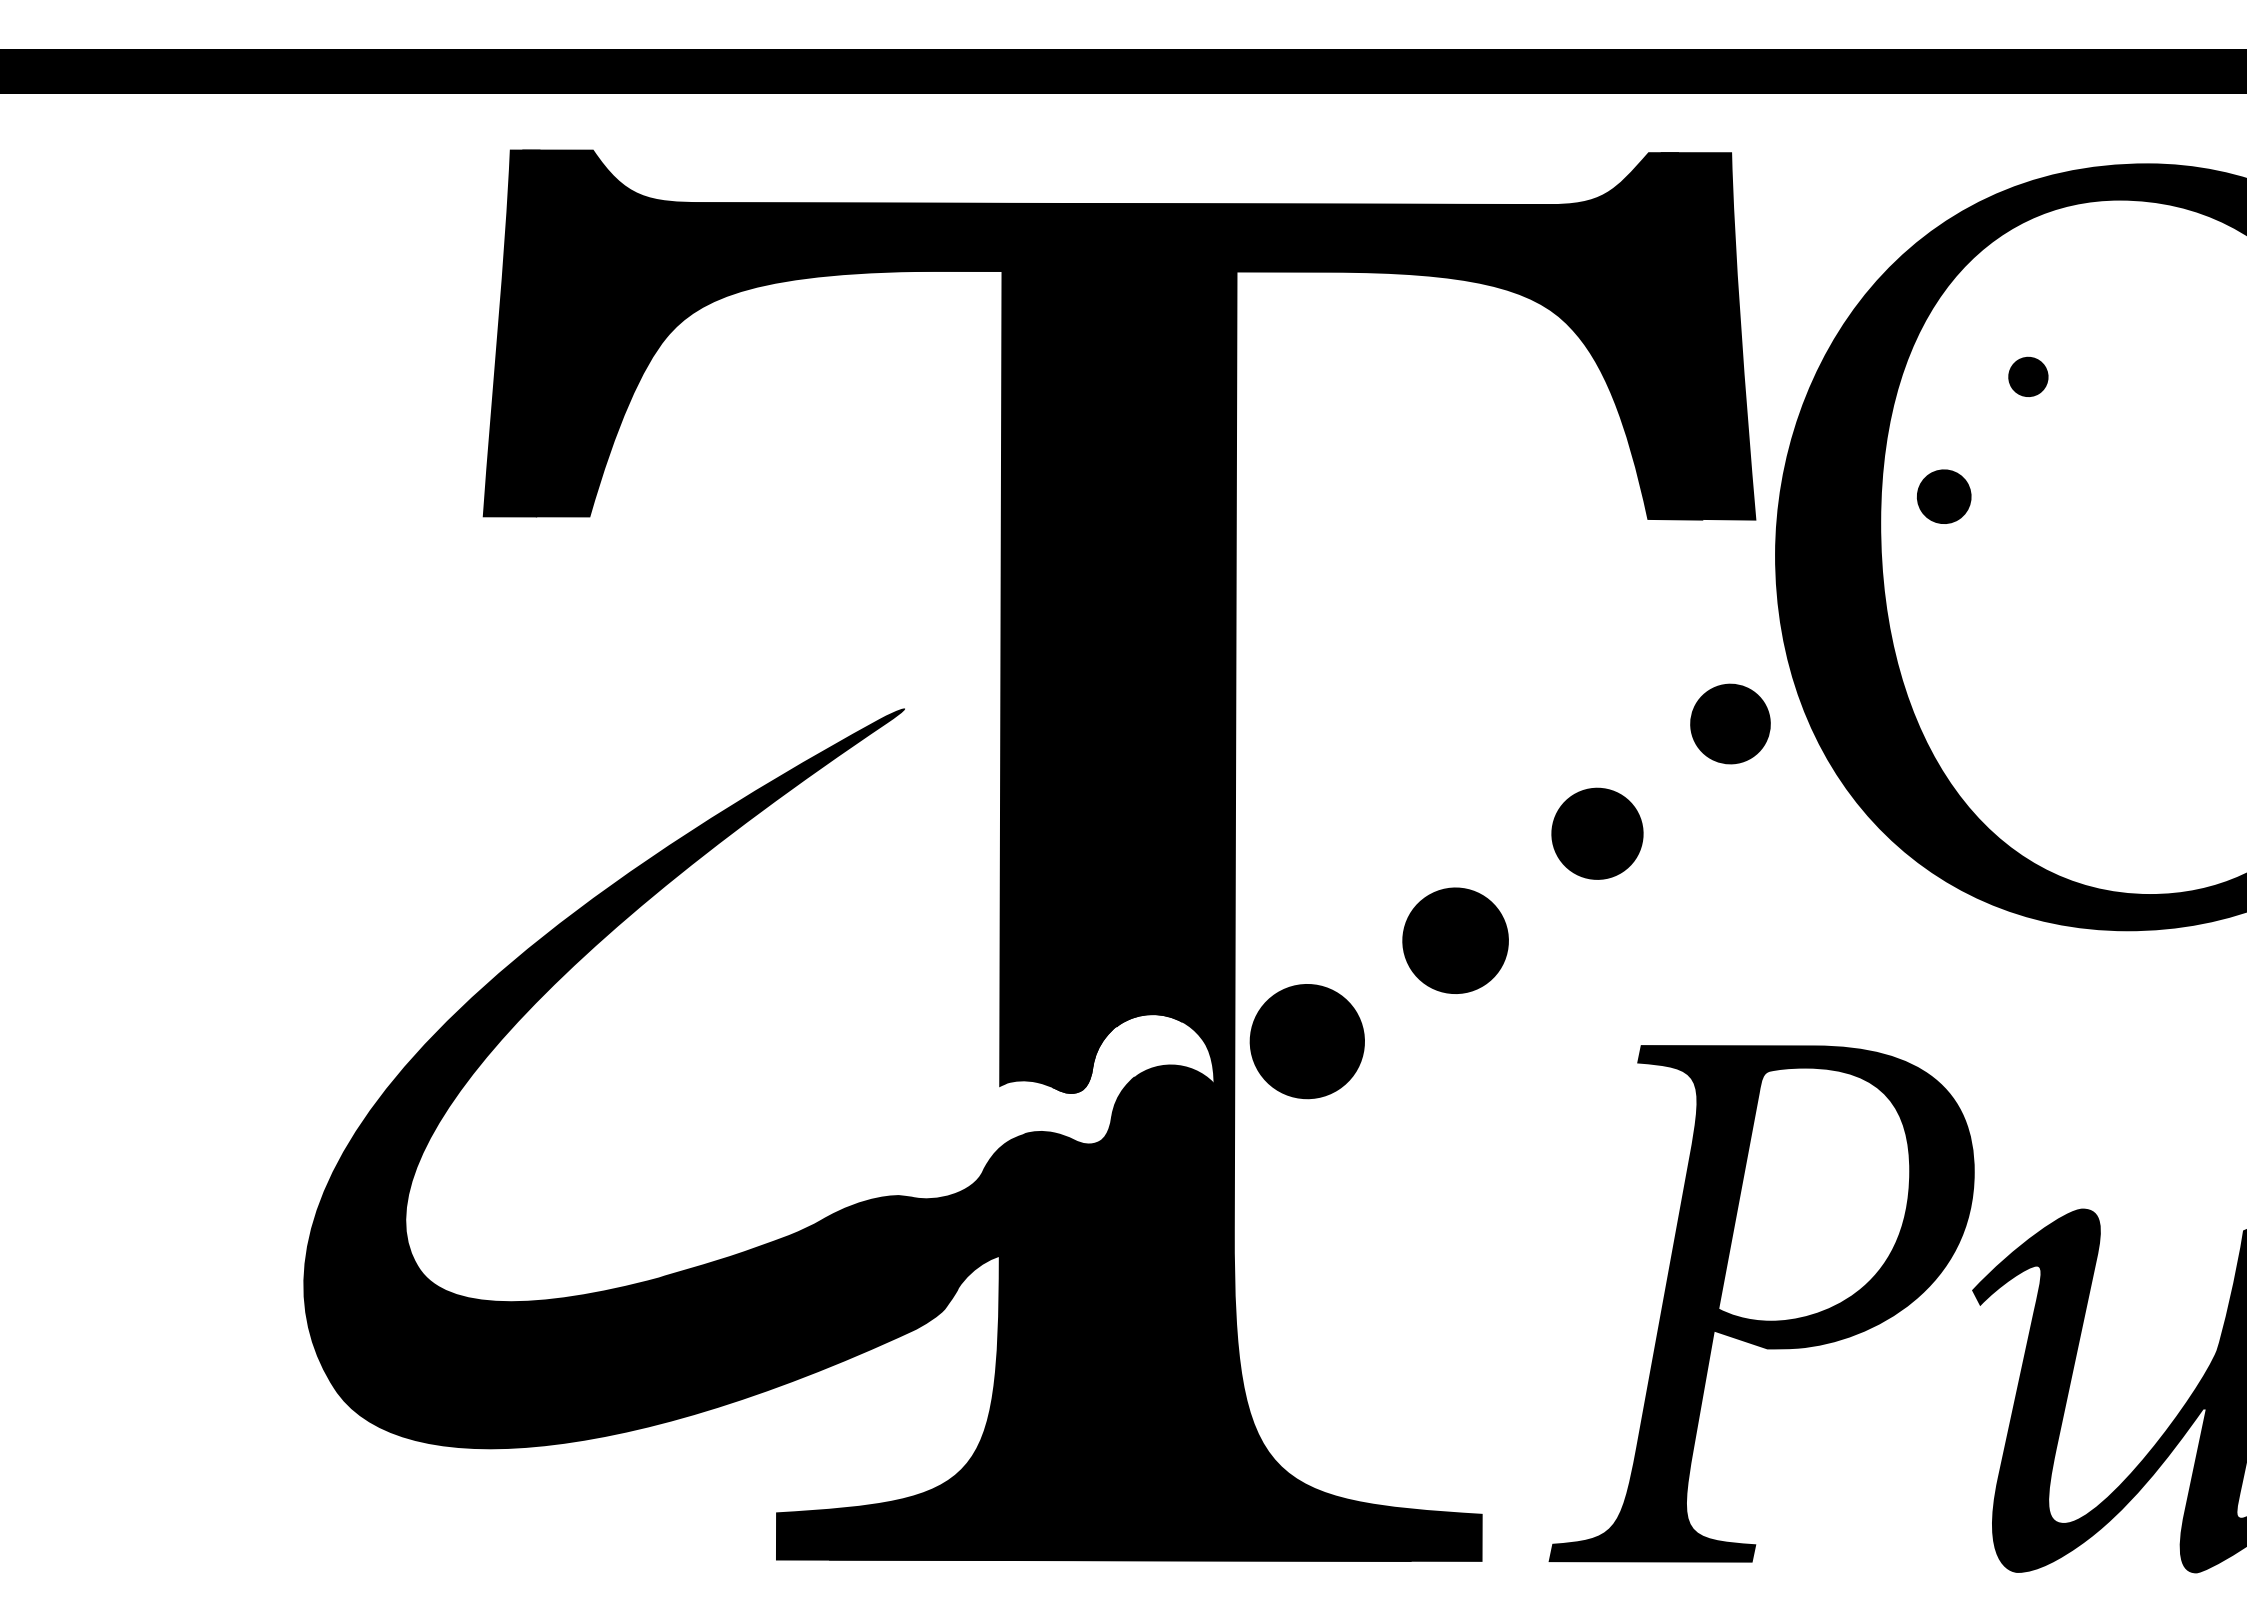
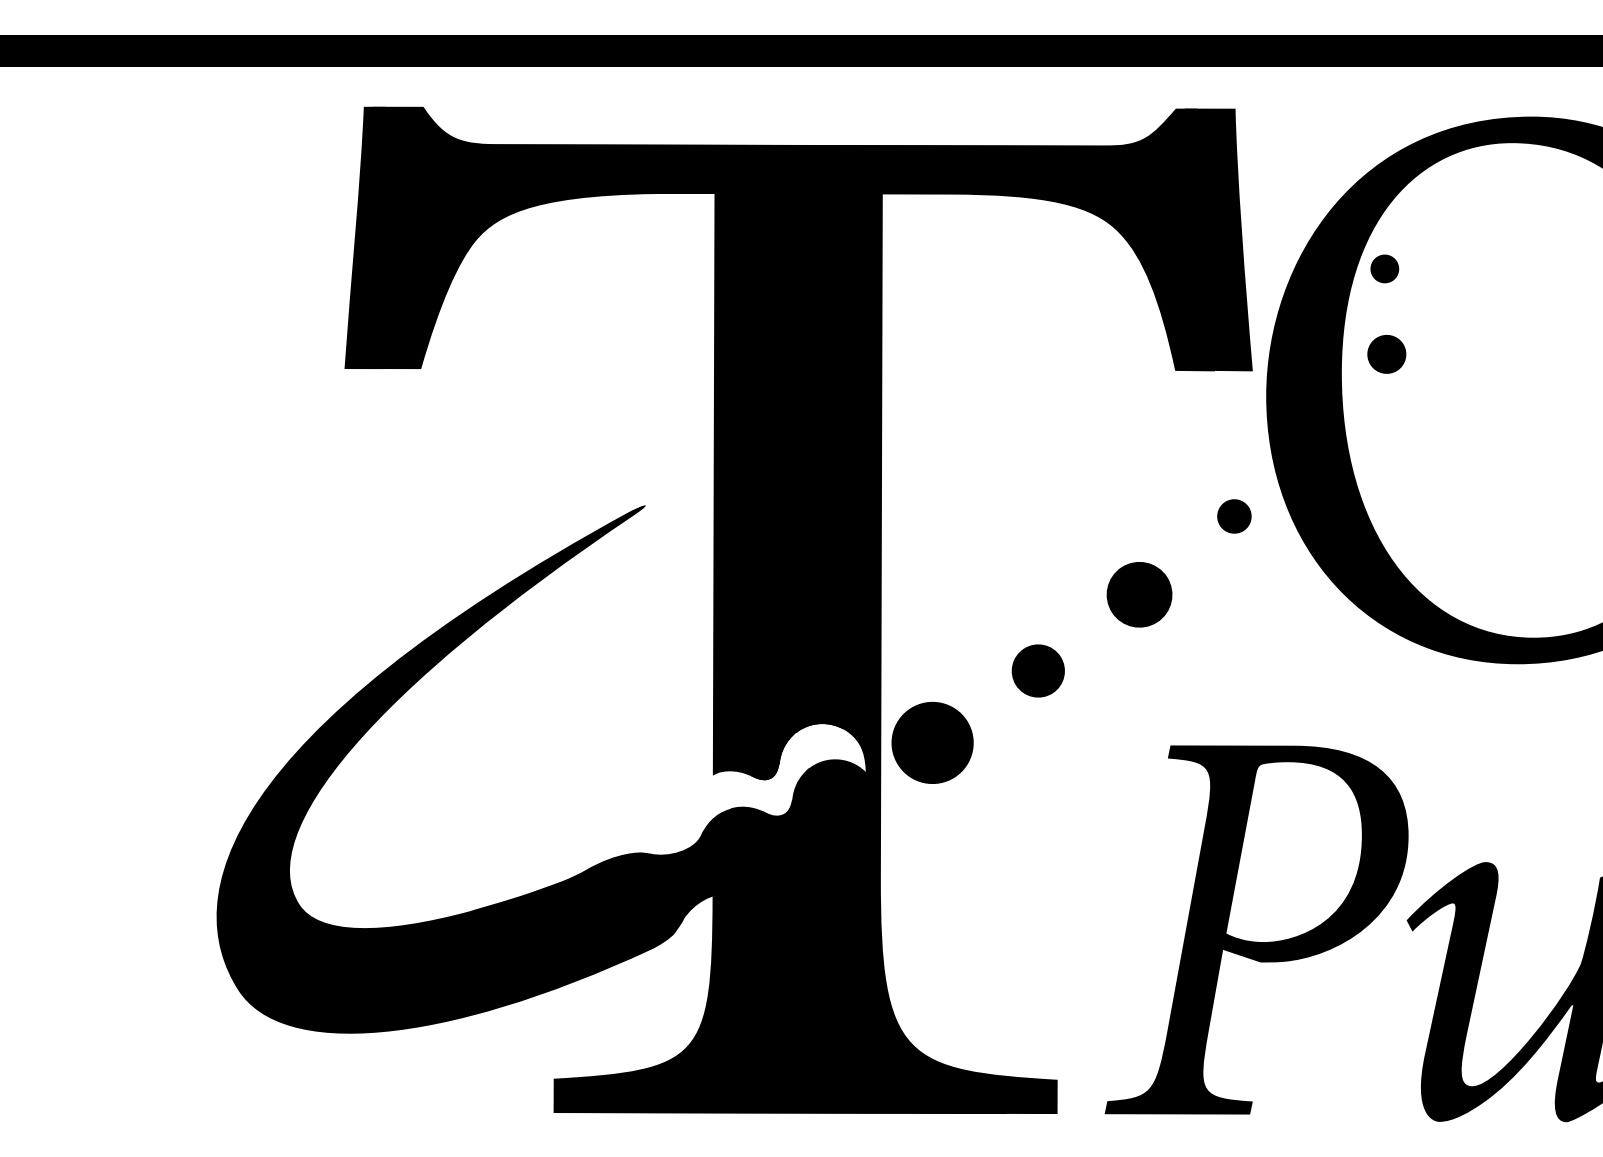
part: (2028, 376) -> (1384, 268), moved
part: (1730, 723) -> (1234, 516), size x0.6
part: (1455, 940) -> (1038, 670), size x0.7

